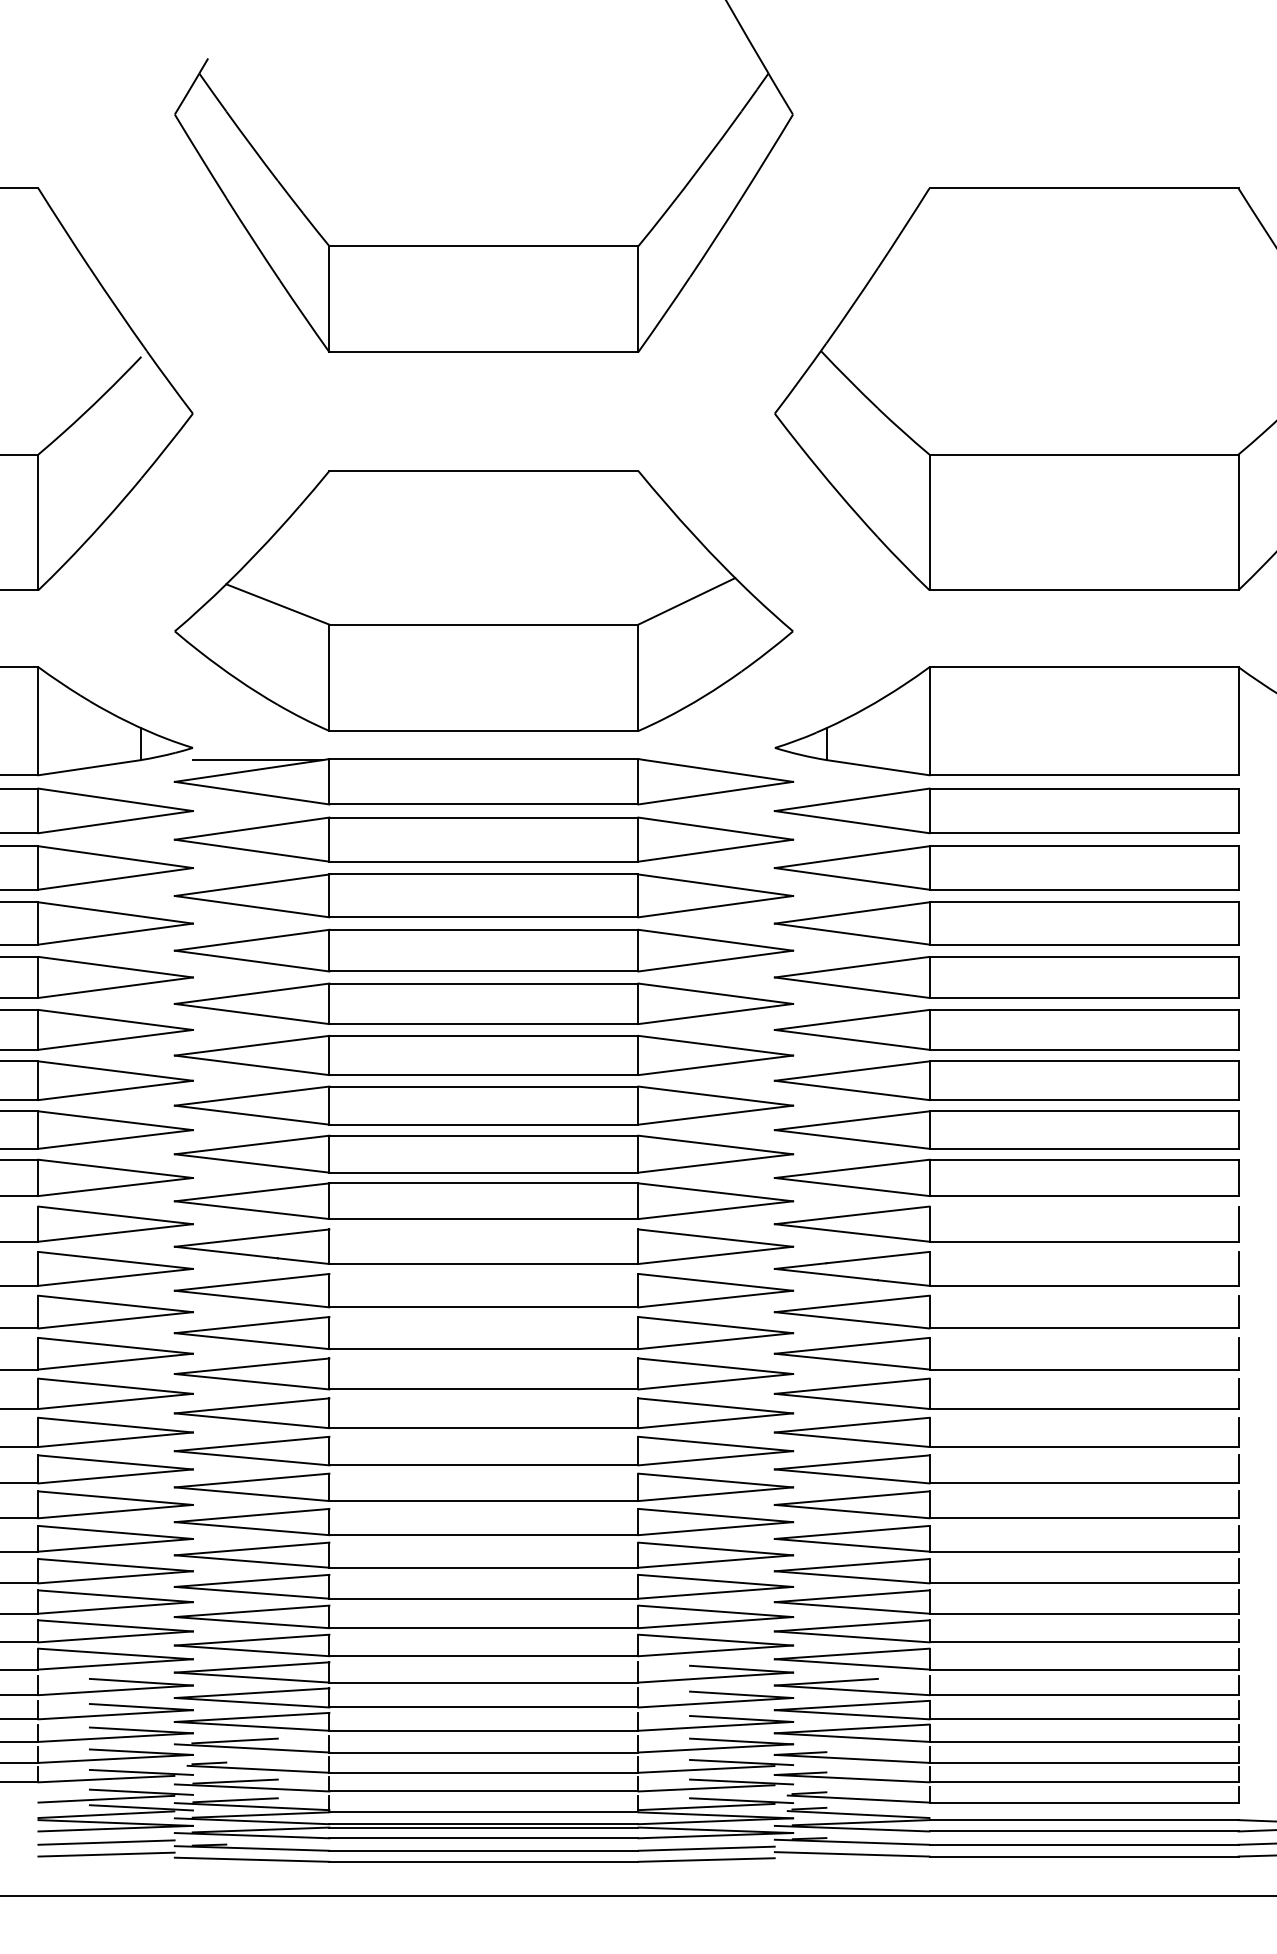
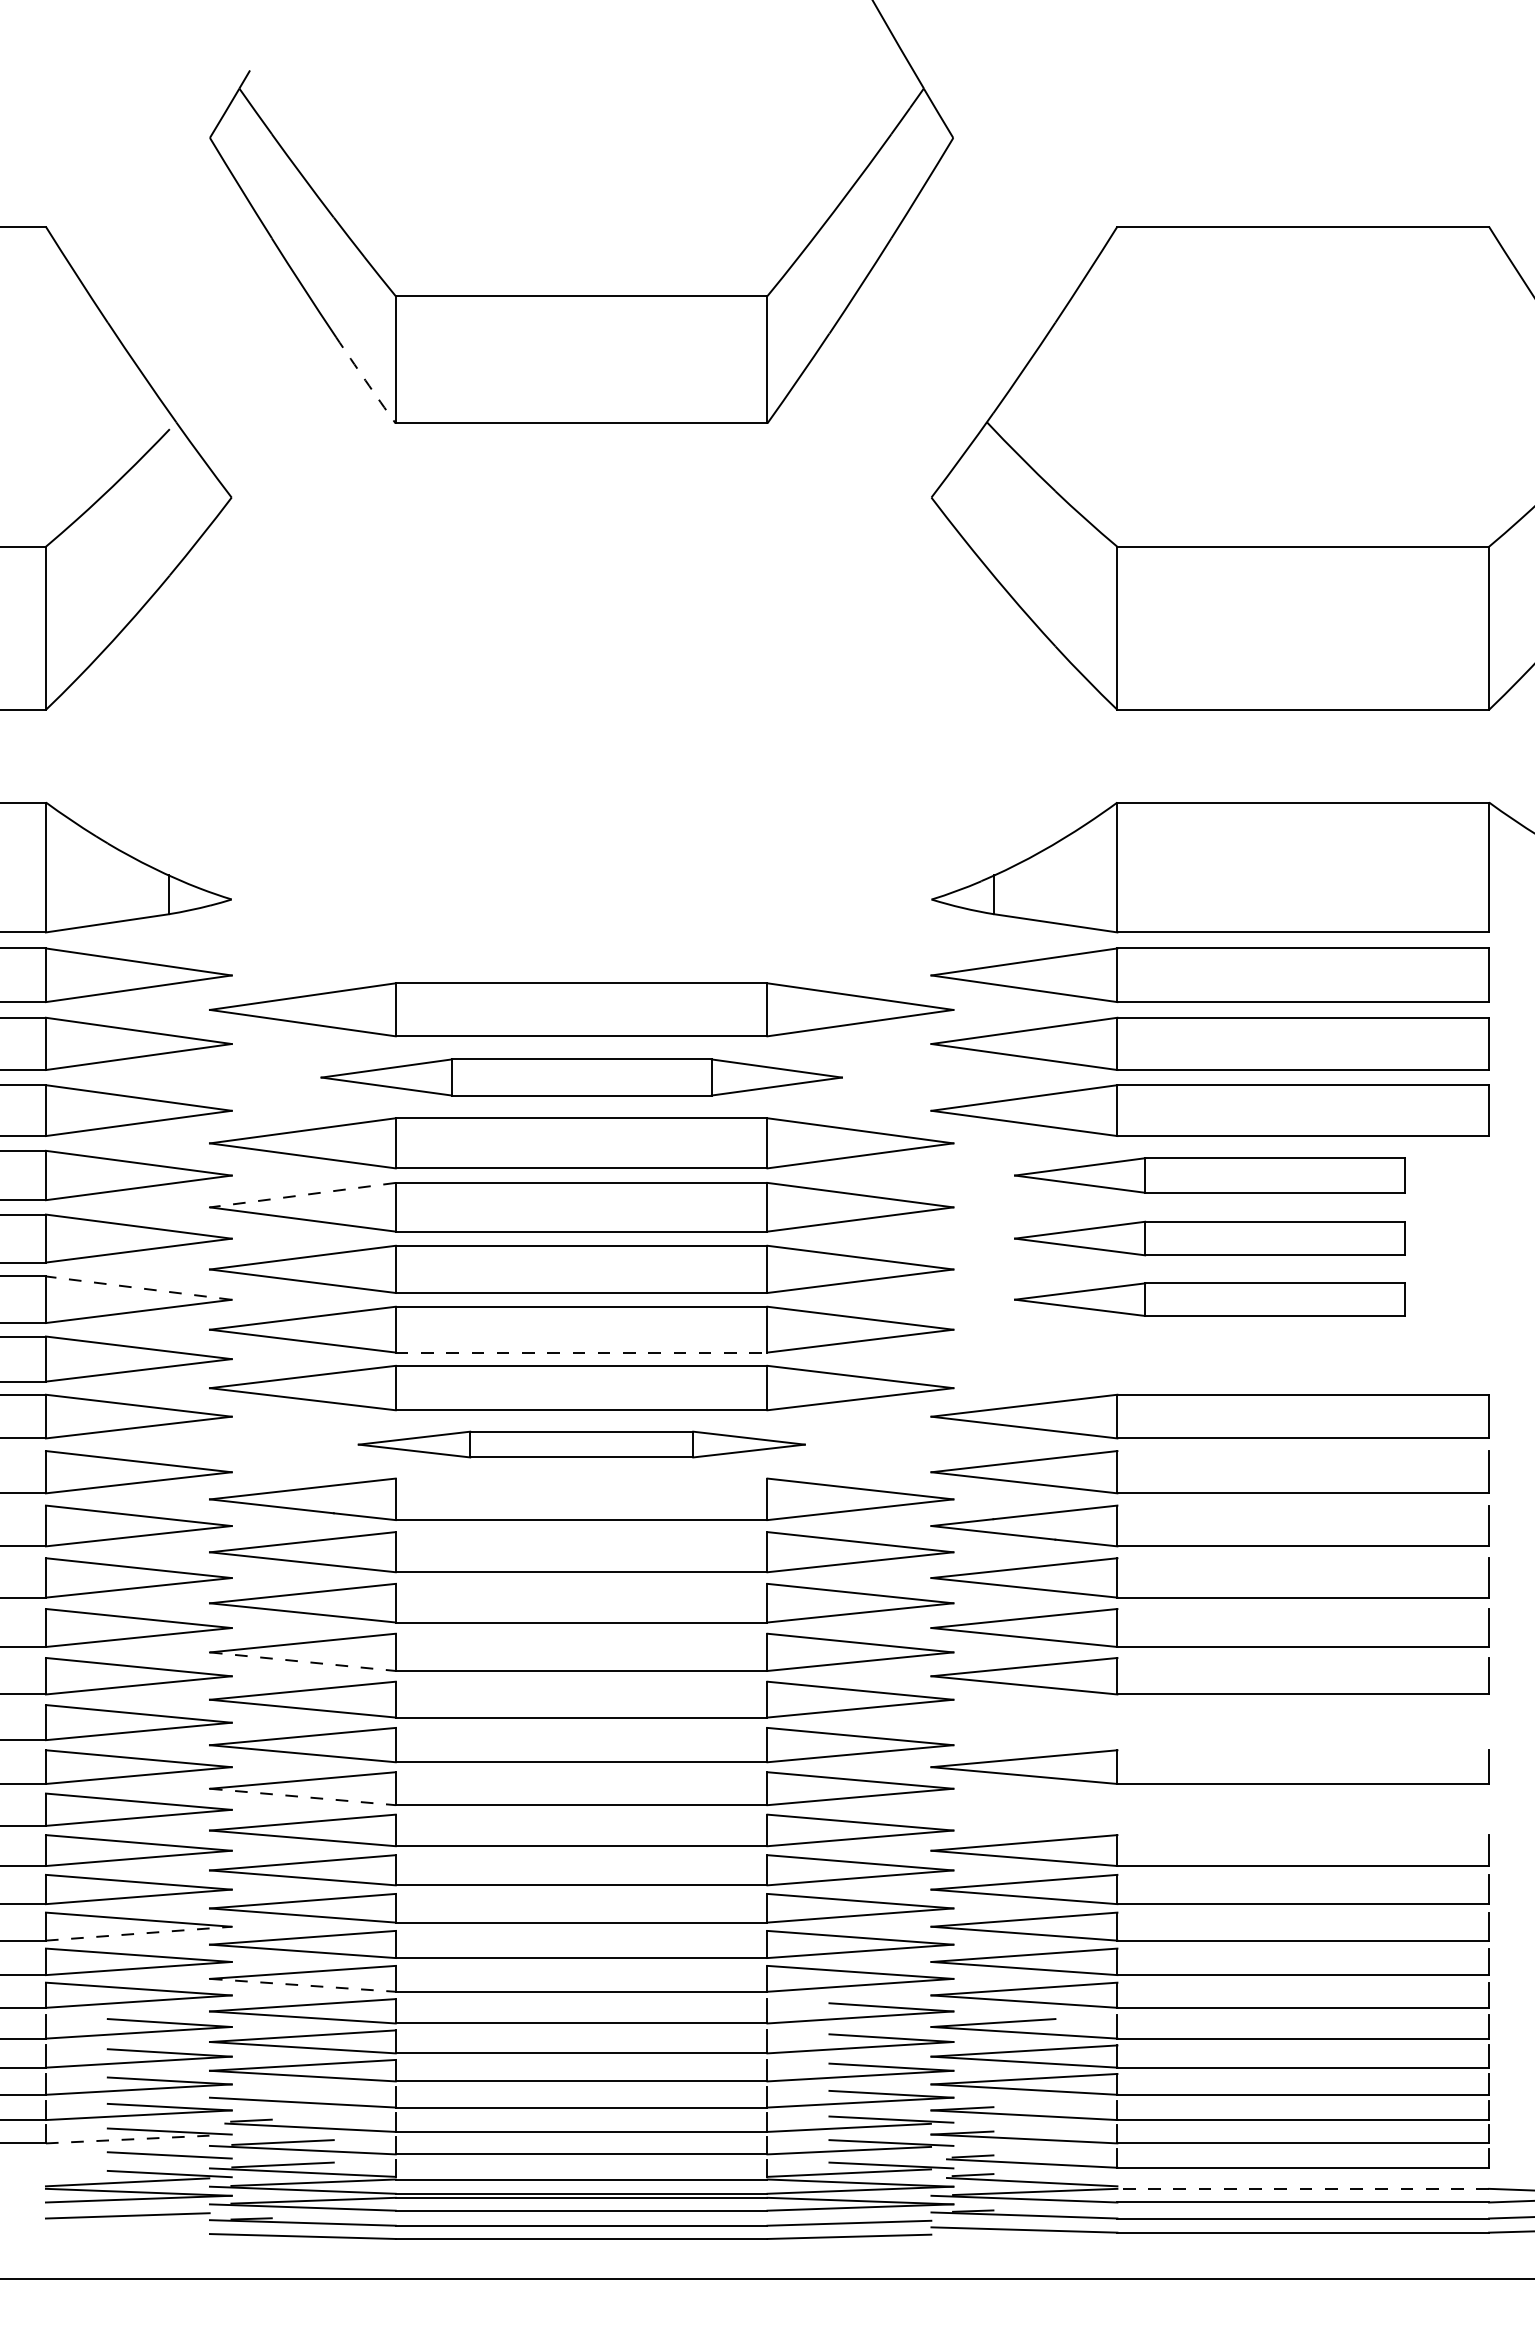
arc: (304, 316) -> (365, 380), solid -> dashed
part: (483, 600) -> (581, 722), removed
part: (483, 781) -> (581, 940), removed
part: (483, 895) -> (581, 1077), size x0.7
part: (1006, 977) -> (1209, 1175), size x0.7
line: (251, 994) -> (302, 1195), solid -> dashed
part: (1006, 1029) -> (1209, 1238), size x0.7
line: (115, 1071) -> (138, 1288), solid -> dashed
part: (1006, 1080) -> (1209, 1299), size x0.7
line: (483, 1124) -> (581, 1352), solid -> dashed
part: (1006, 1129) -> (1209, 1358), removed
part: (483, 1201) -> (581, 1444), size x0.6
line: (252, 1381) -> (303, 1661), solid -> dashed
part: (1006, 1446) -> (1209, 1739), removed
line: (252, 1494) -> (303, 1797), solid -> dashed
part: (1006, 1517) -> (1209, 1825), removed
line: (116, 1607) -> (139, 1933), solid -> dashed
line: (252, 1651) -> (303, 1985), solid -> dashed
line: (235, 1740) -> (282, 2093), removed
line: (106, 1779) -> (127, 2139), solid -> dashed
line: (106, 1799) -> (127, 2163), removed
line: (1084, 1819) -> (1303, 2188), solid -> dashed
line: (106, 1853) -> (127, 2229), removed

